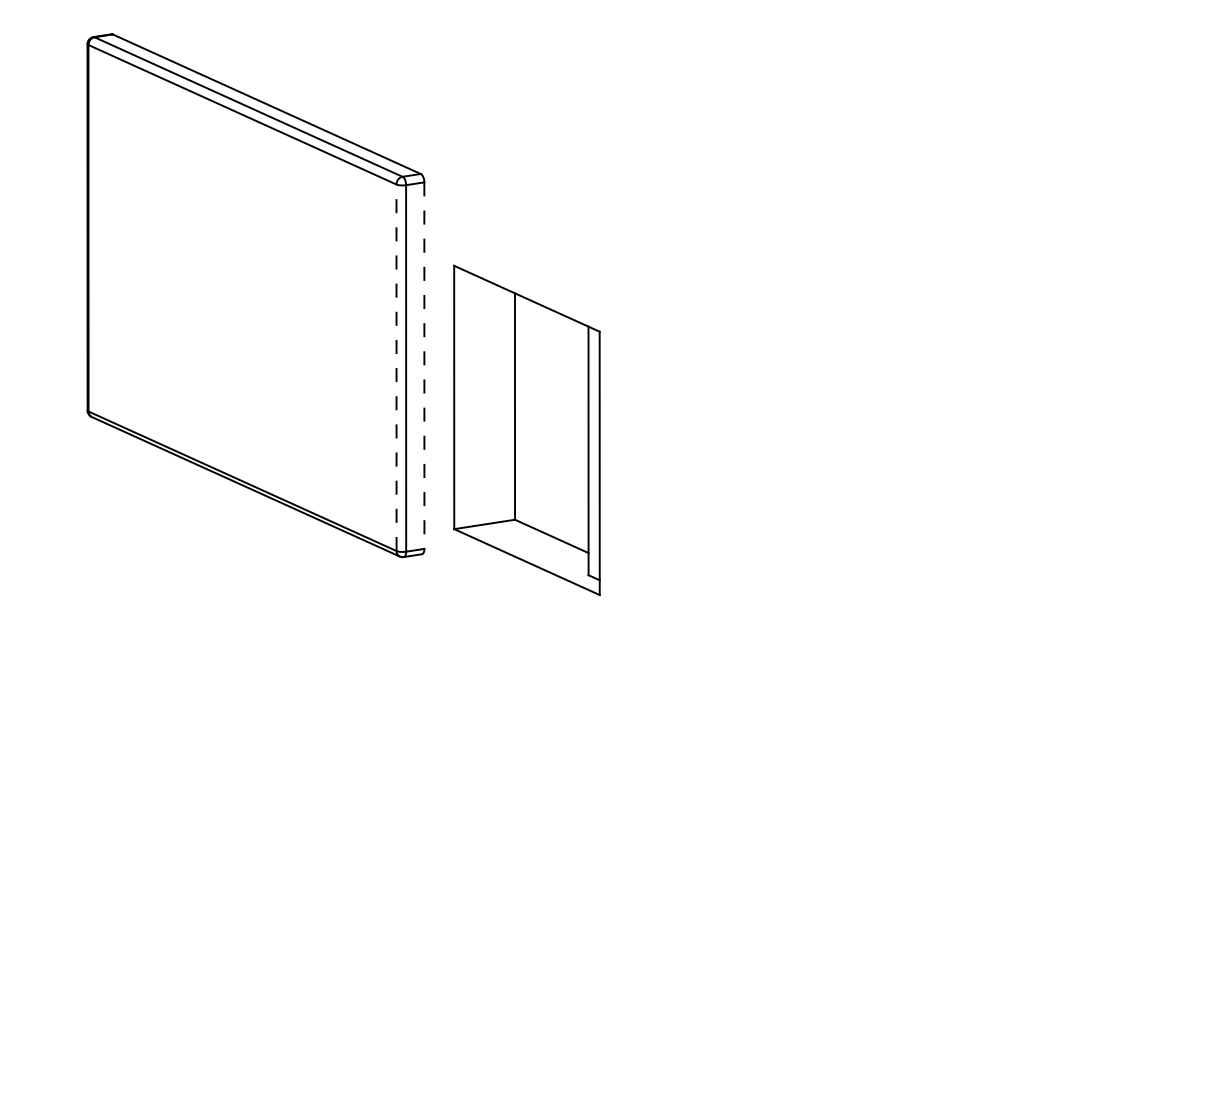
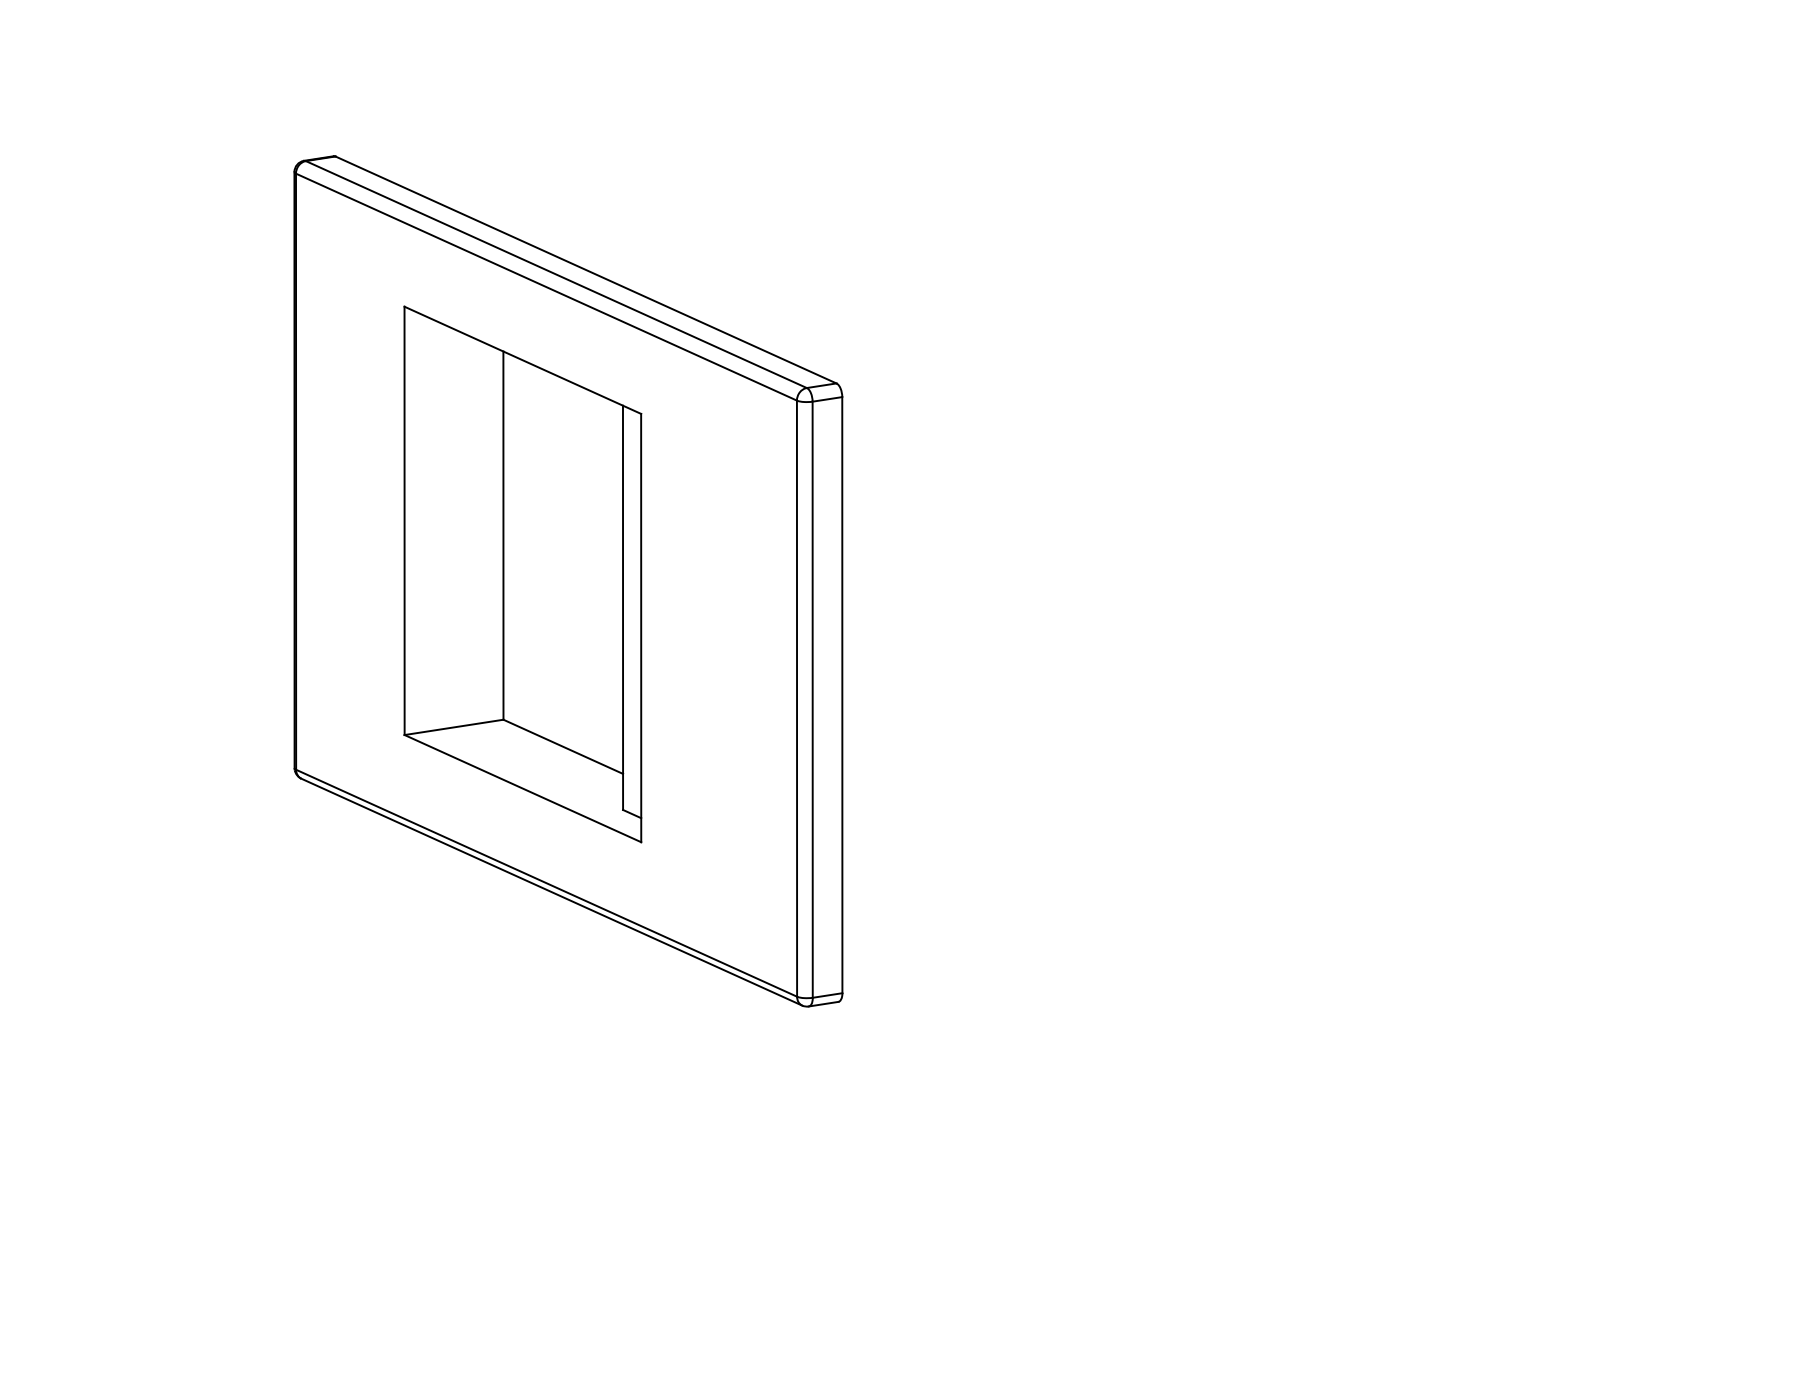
line: (424, 366) -> (842, 696), dashed -> solid
line: (396, 367) -> (796, 698), dashed -> solid
part: (526, 429) -> (522, 572), moved

